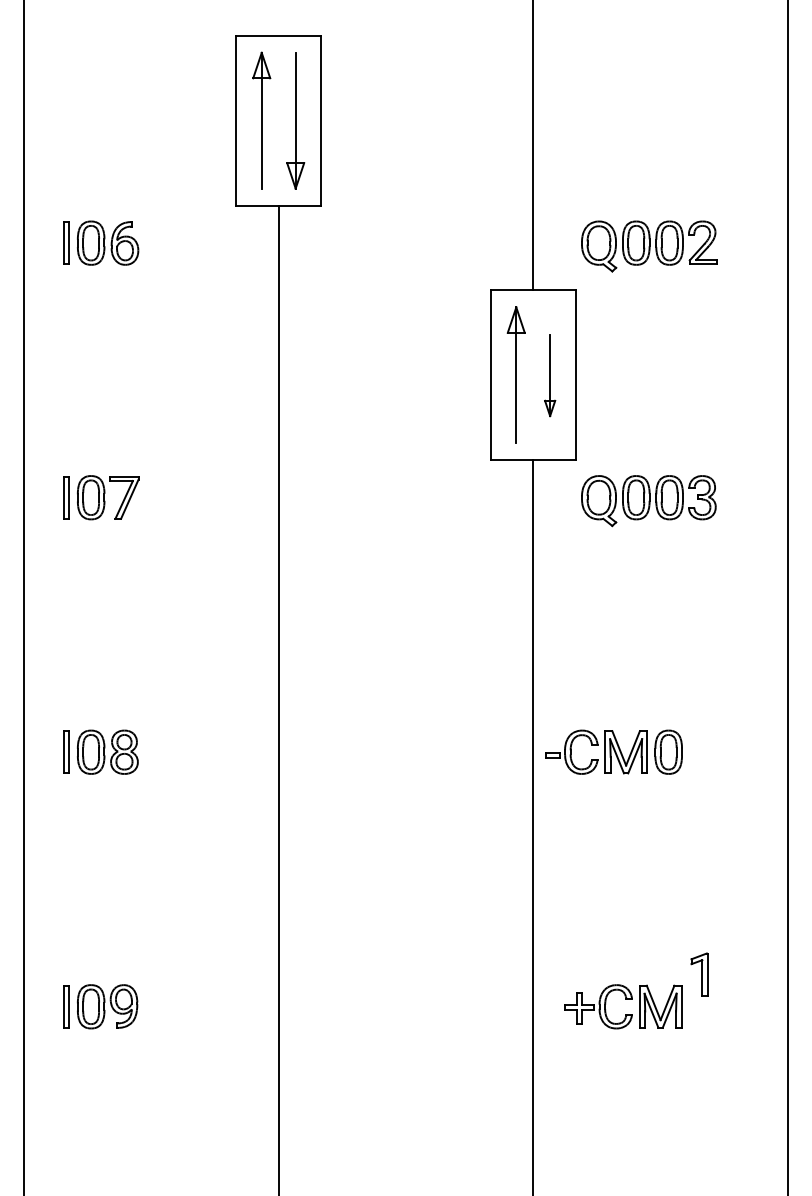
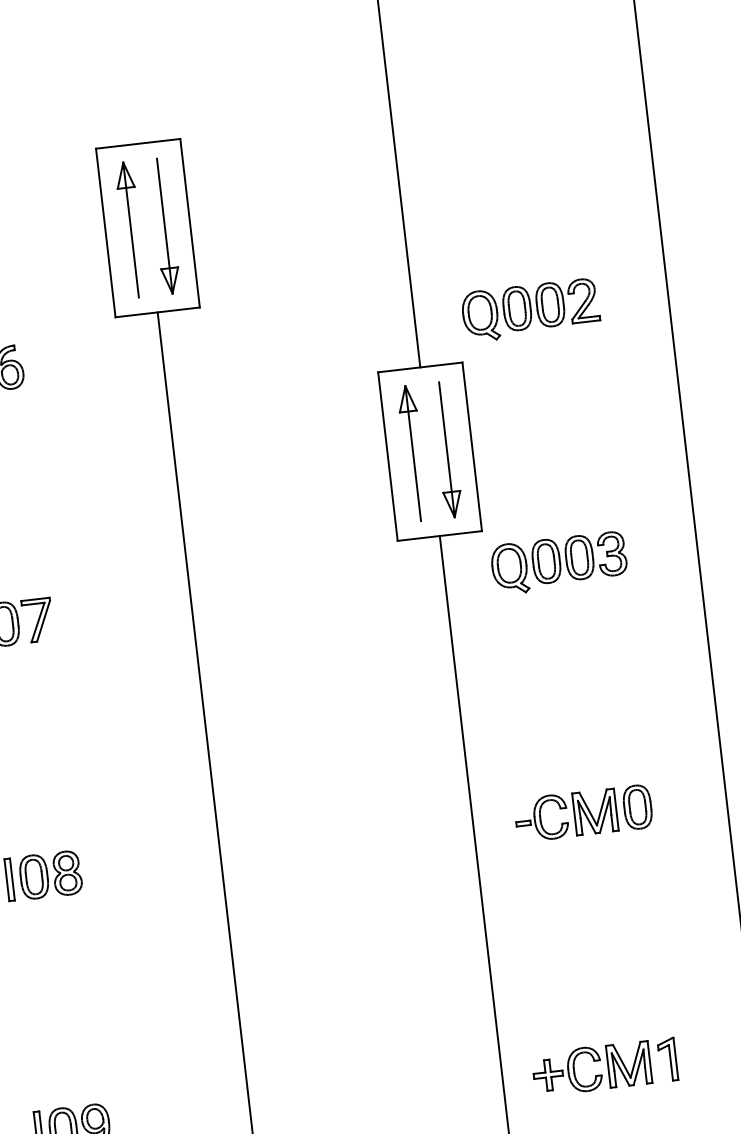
part: (549, 375) -> (446, 450), size x1.67
part: (613, 751) -> (582, 812), moved
part: (699, 974) -> (667, 1059), moved

